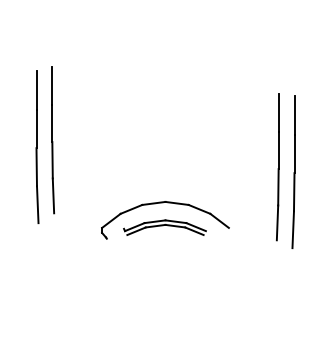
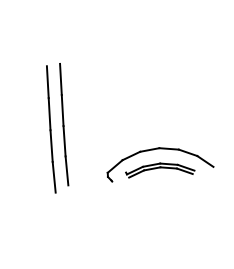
line: (52, 140) -> (63, 124), moved
part: (37, 146) -> (51, 128), moved

